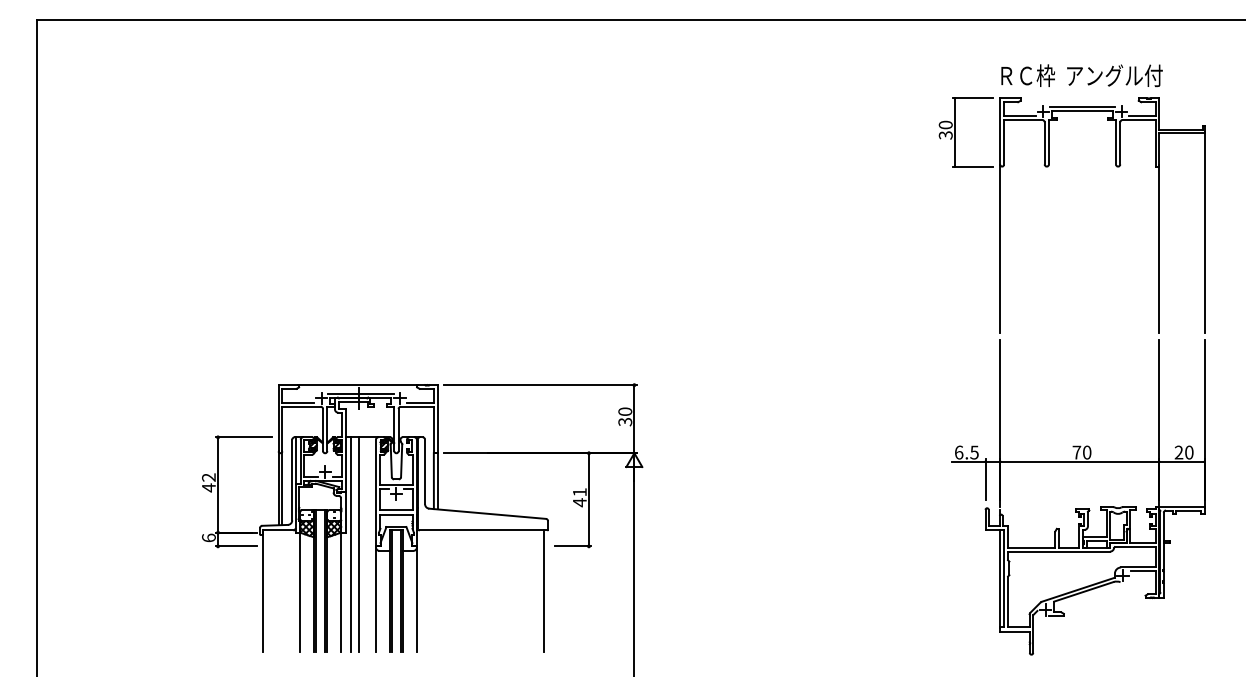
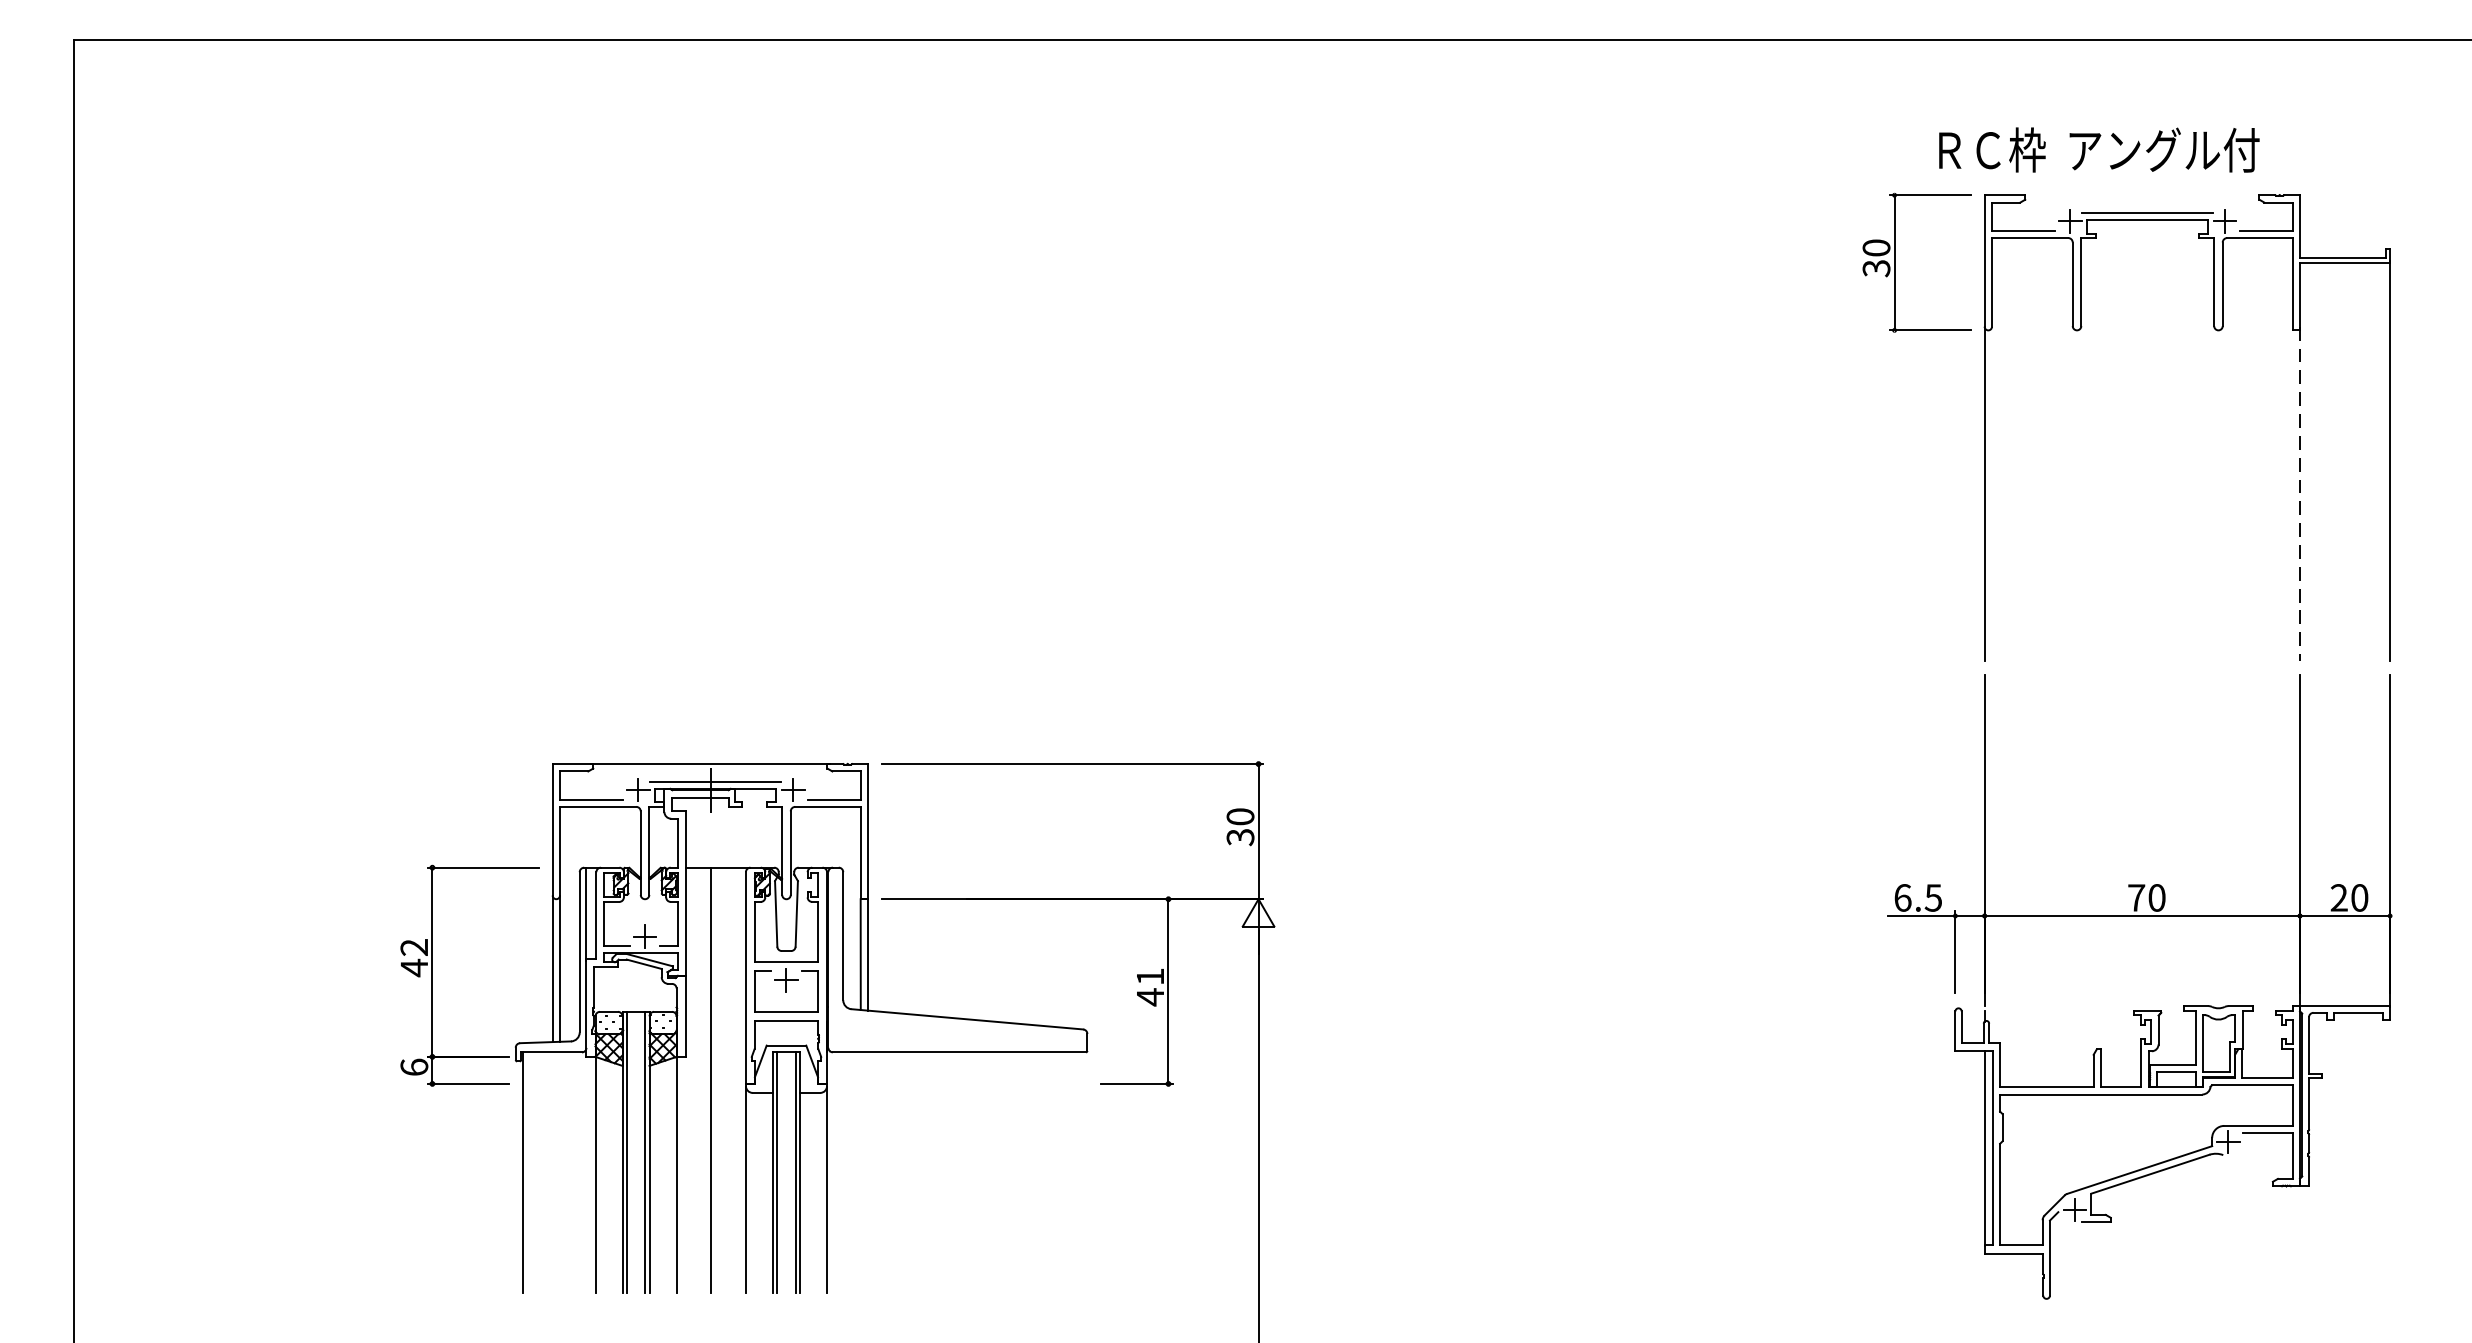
text: (1081, 75) -> (2098, 149), moved
line: (1159, 249) -> (2300, 494), solid -> dashed
line: (350, 544) -> (695, 1080), removed
line: (543, 590) -> (1078, 1171), removed

